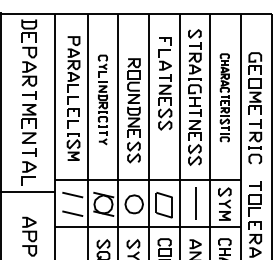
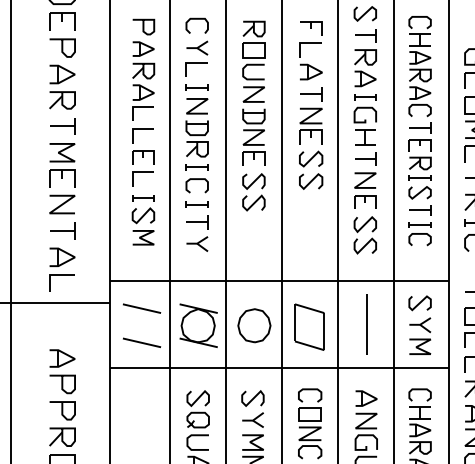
part: (224, 97) -> (419, 130), size x1.43
part: (102, 99) -> (196, 133), size x1.43
part: (133, 110) -> (253, 115), moved

